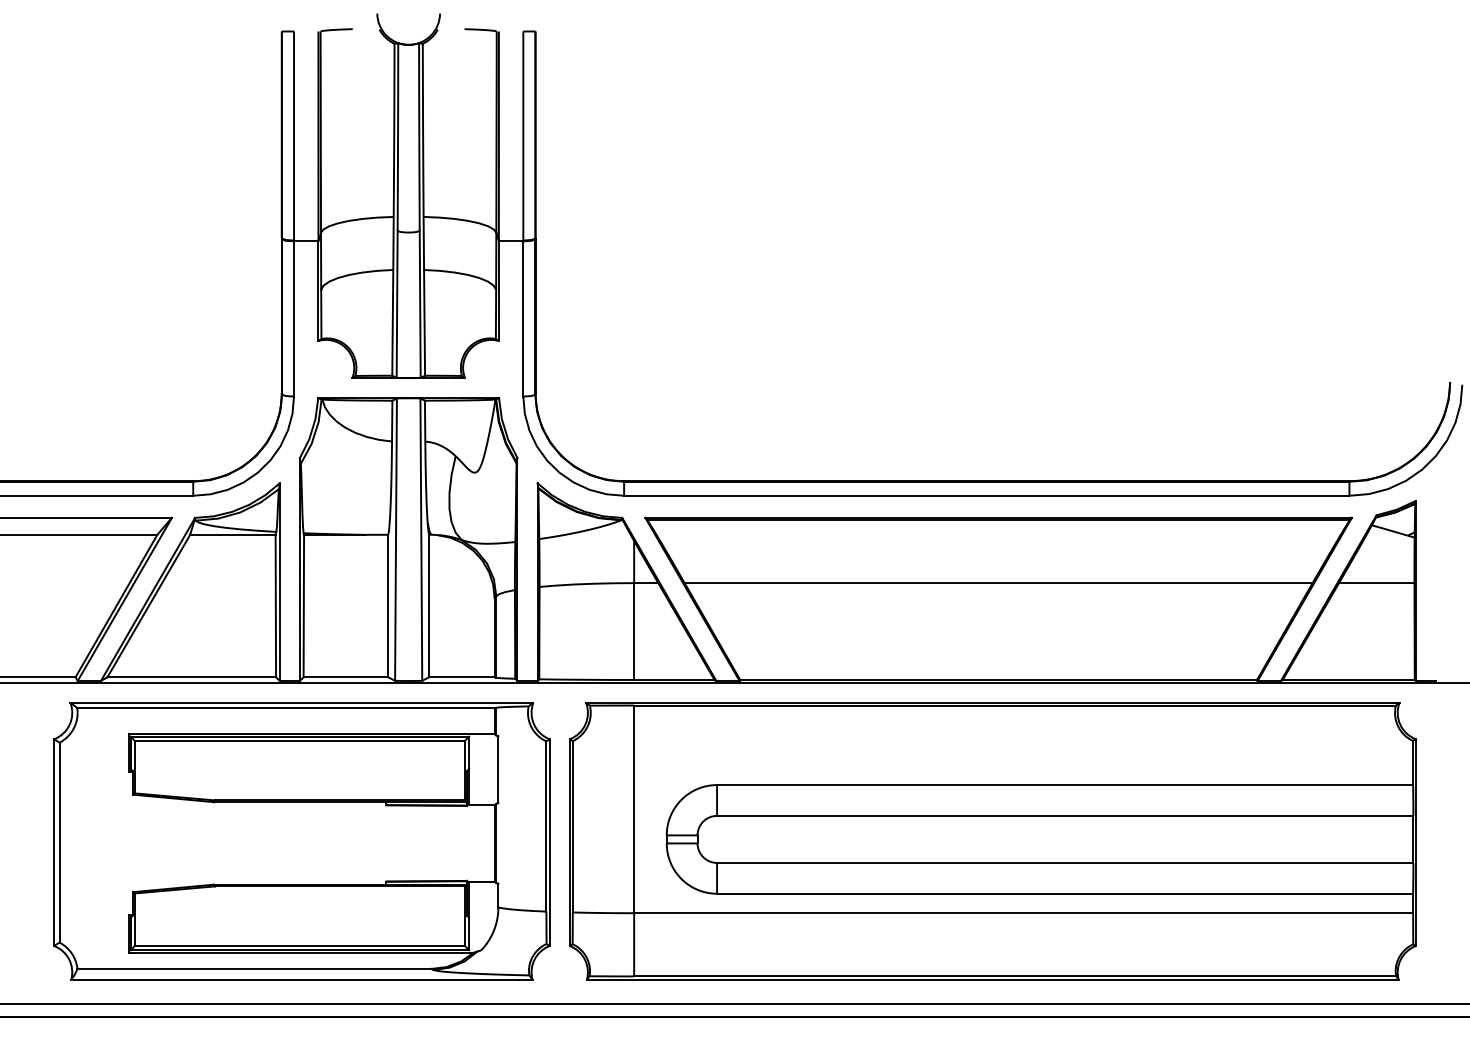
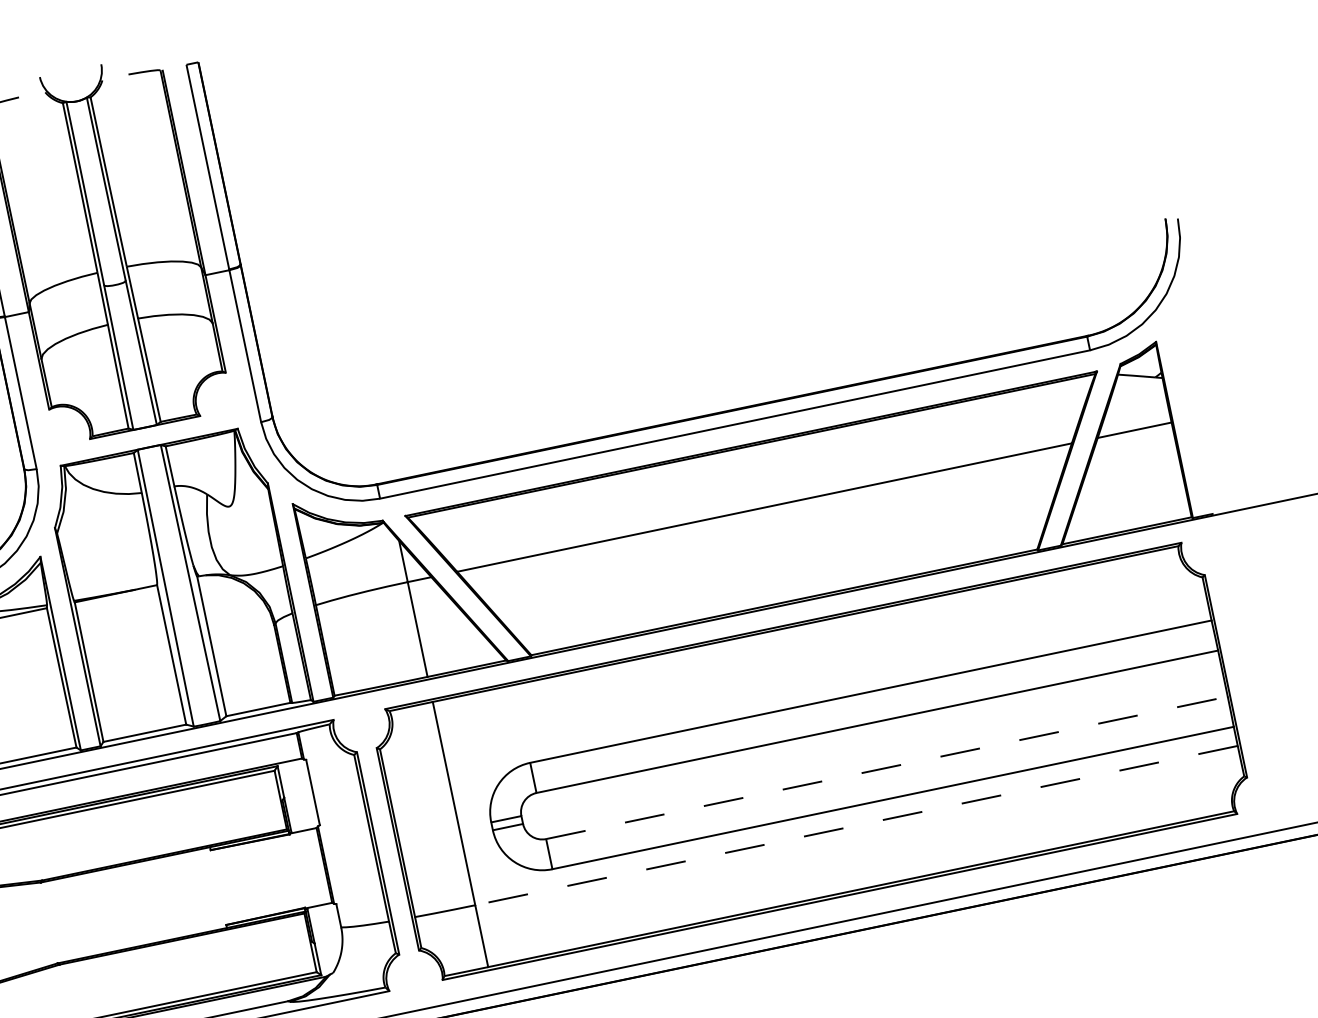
line: (1065, 862) -> (887, 767), solid -> dashed
line: (1023, 913) -> (856, 825), solid -> dashed

